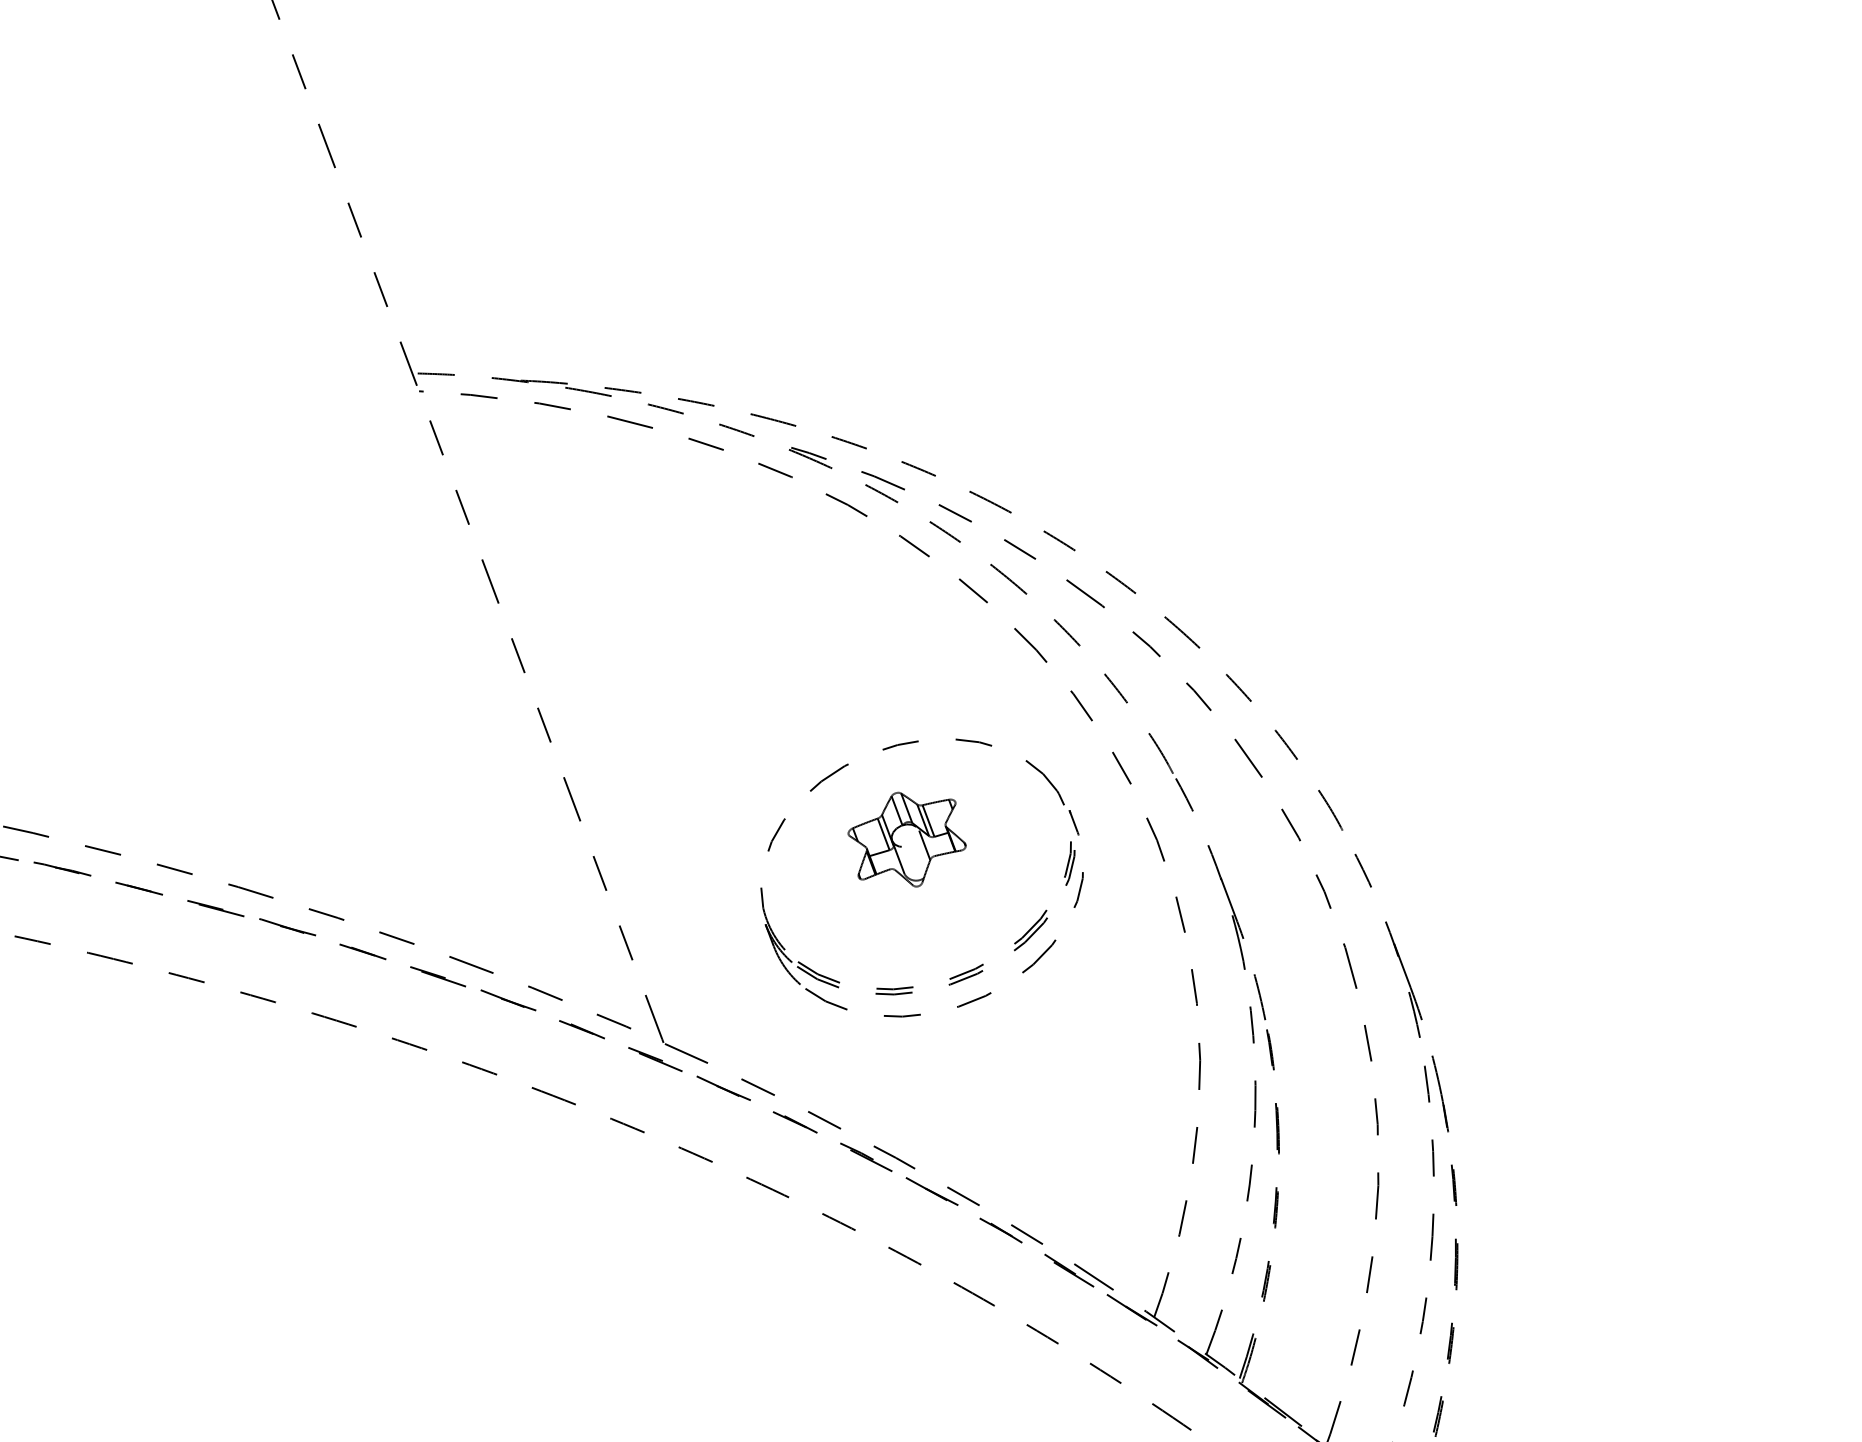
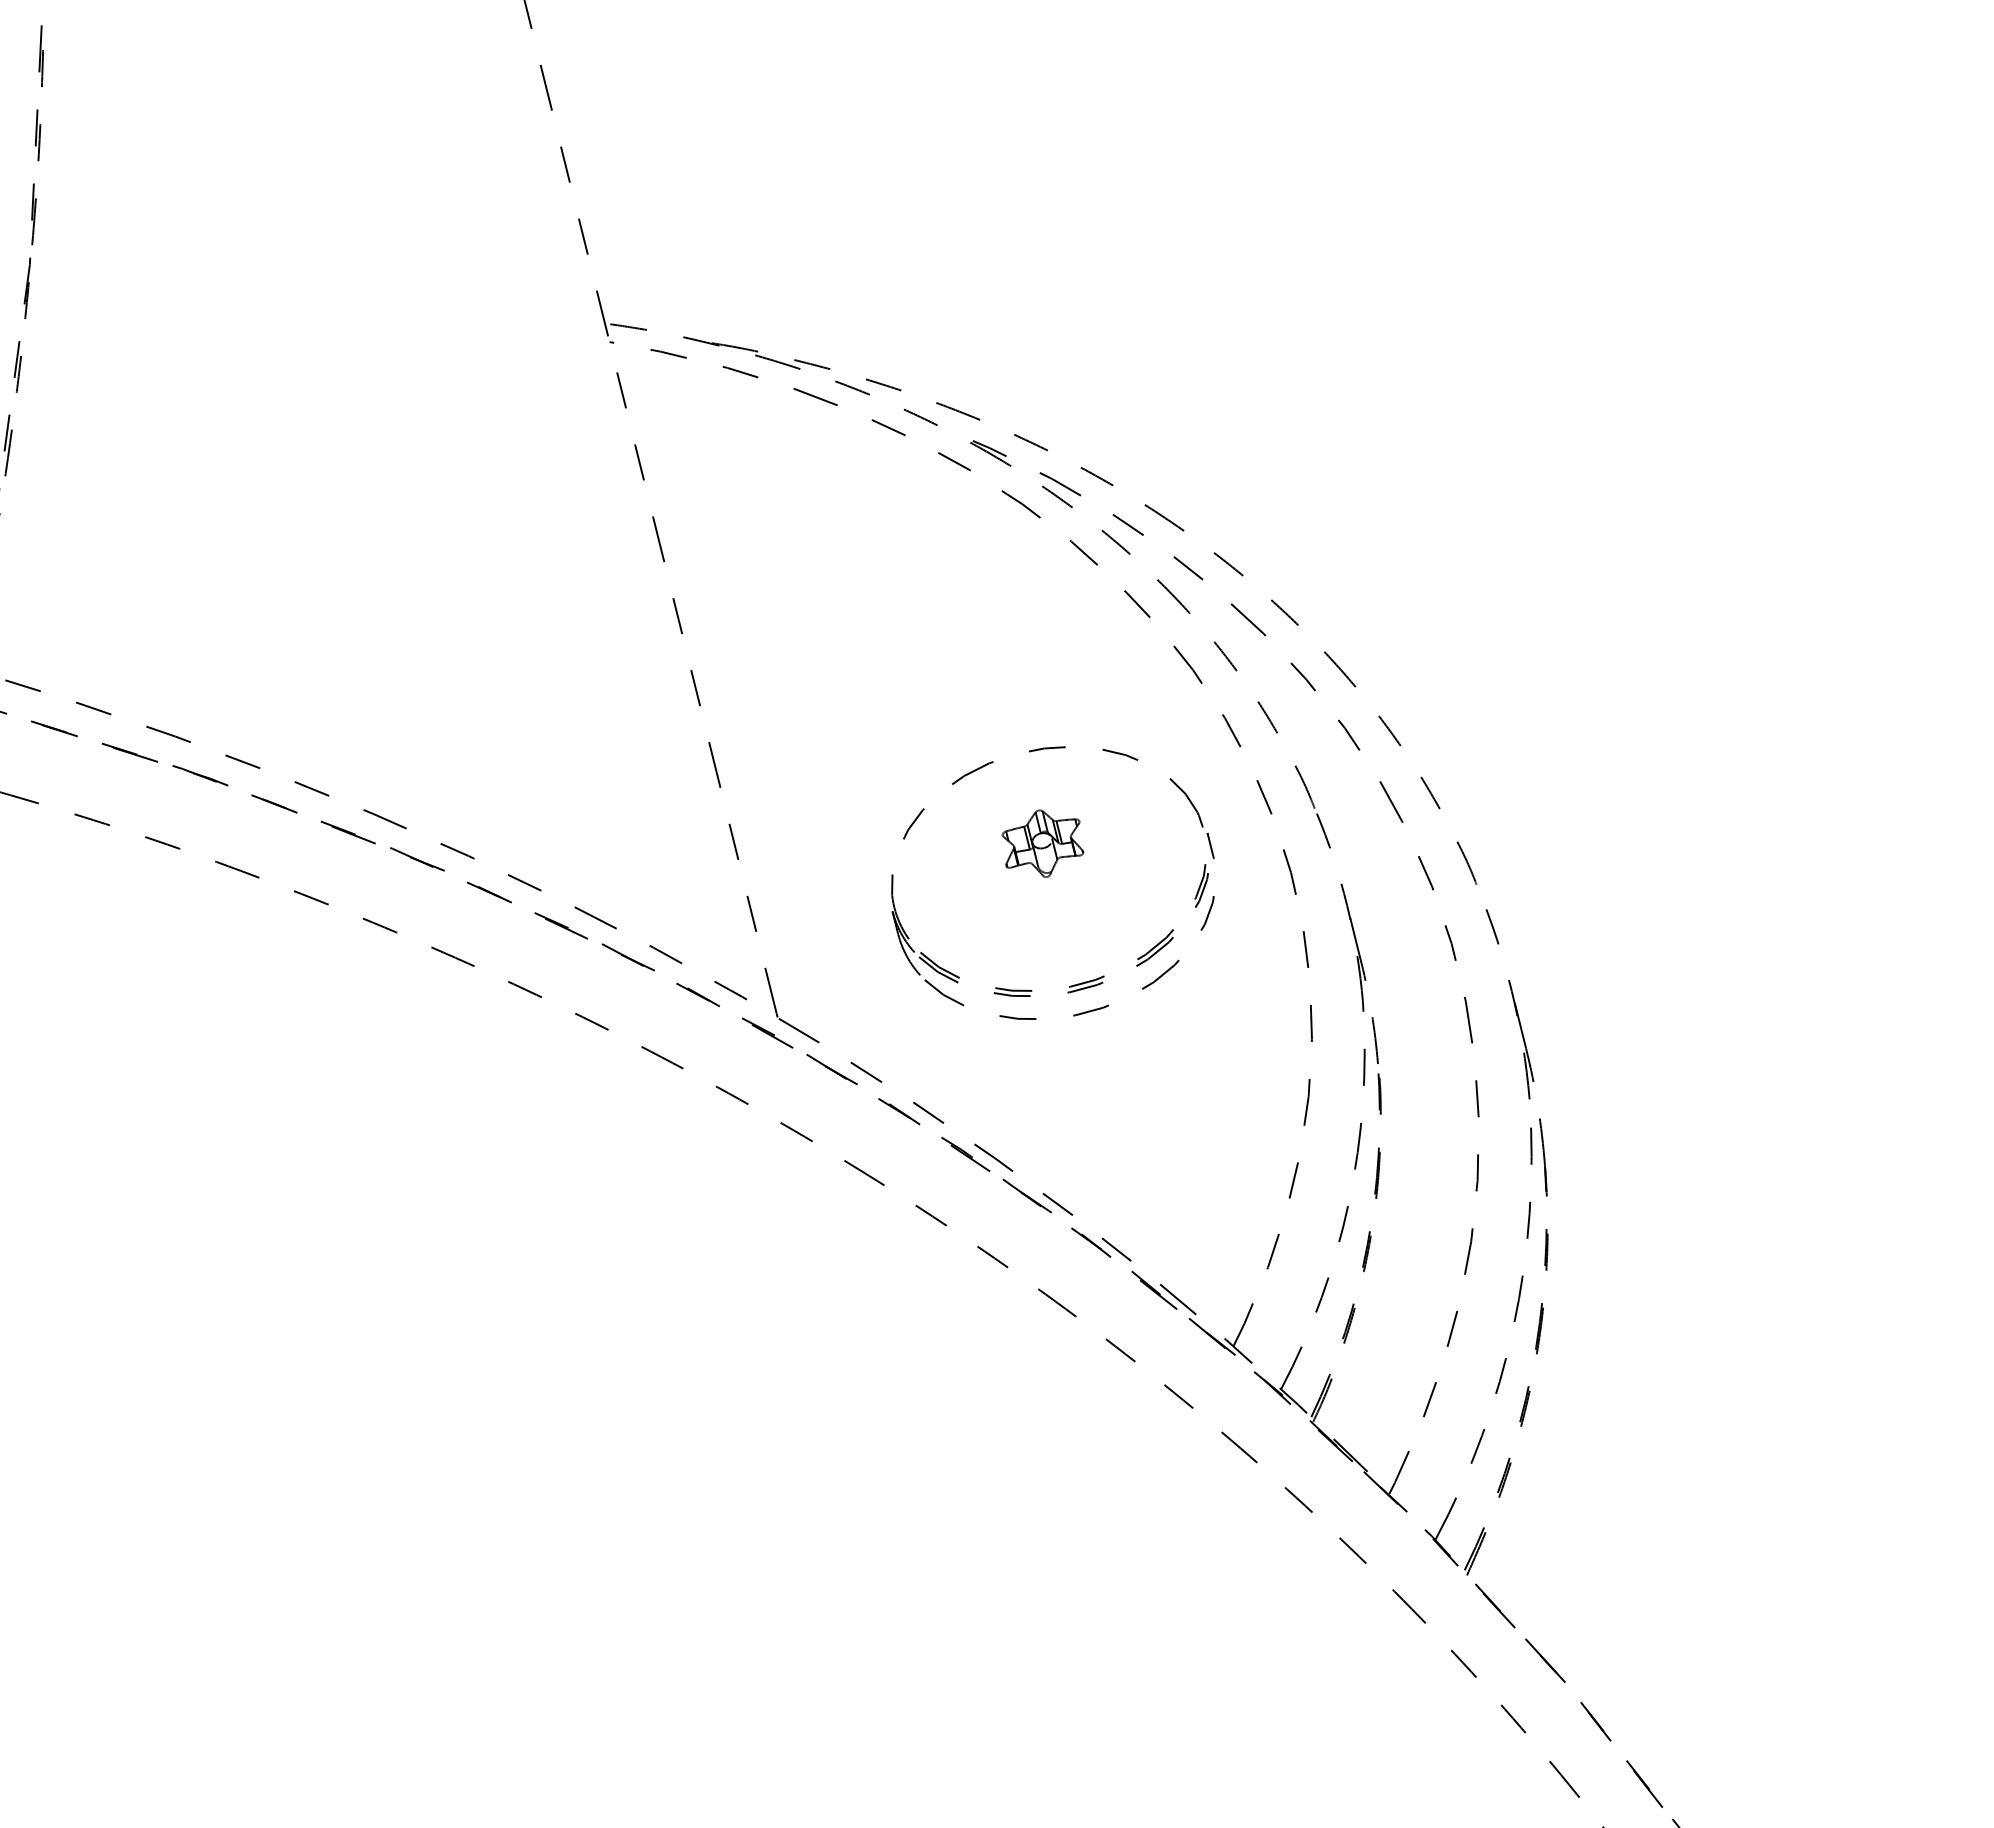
part: (906, 839) -> (1042, 843), size x0.7

